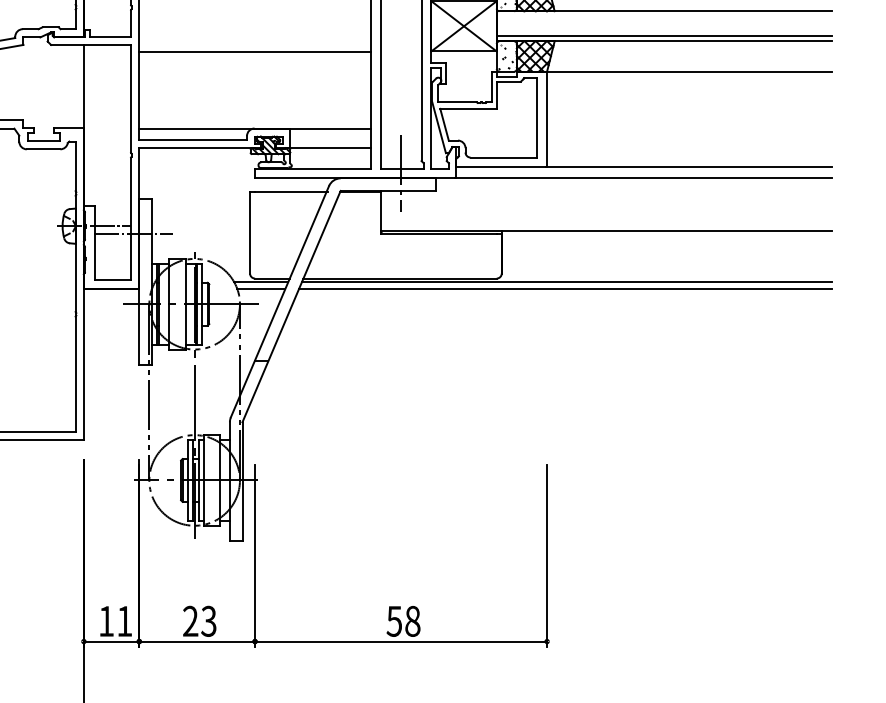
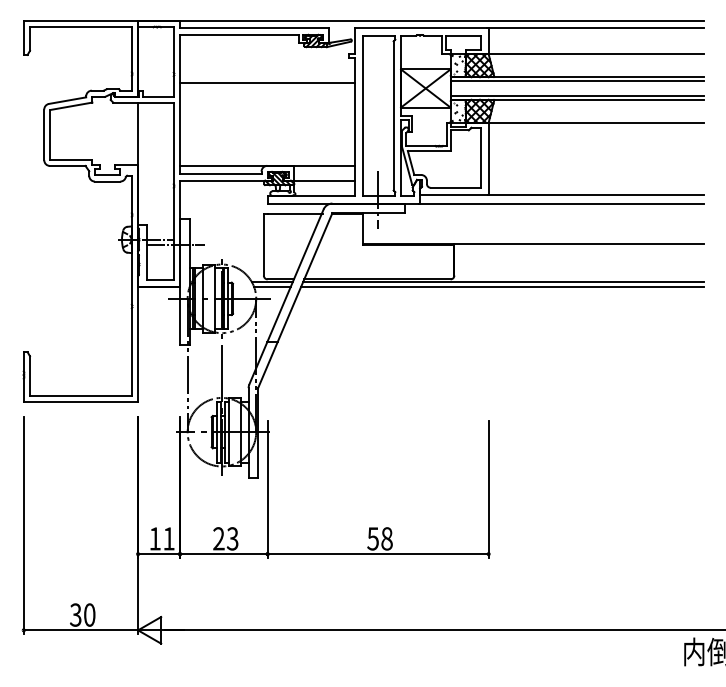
line: (663, 15) -> (576, 80), added
line: (254, 51) -> (267, 82), moved

